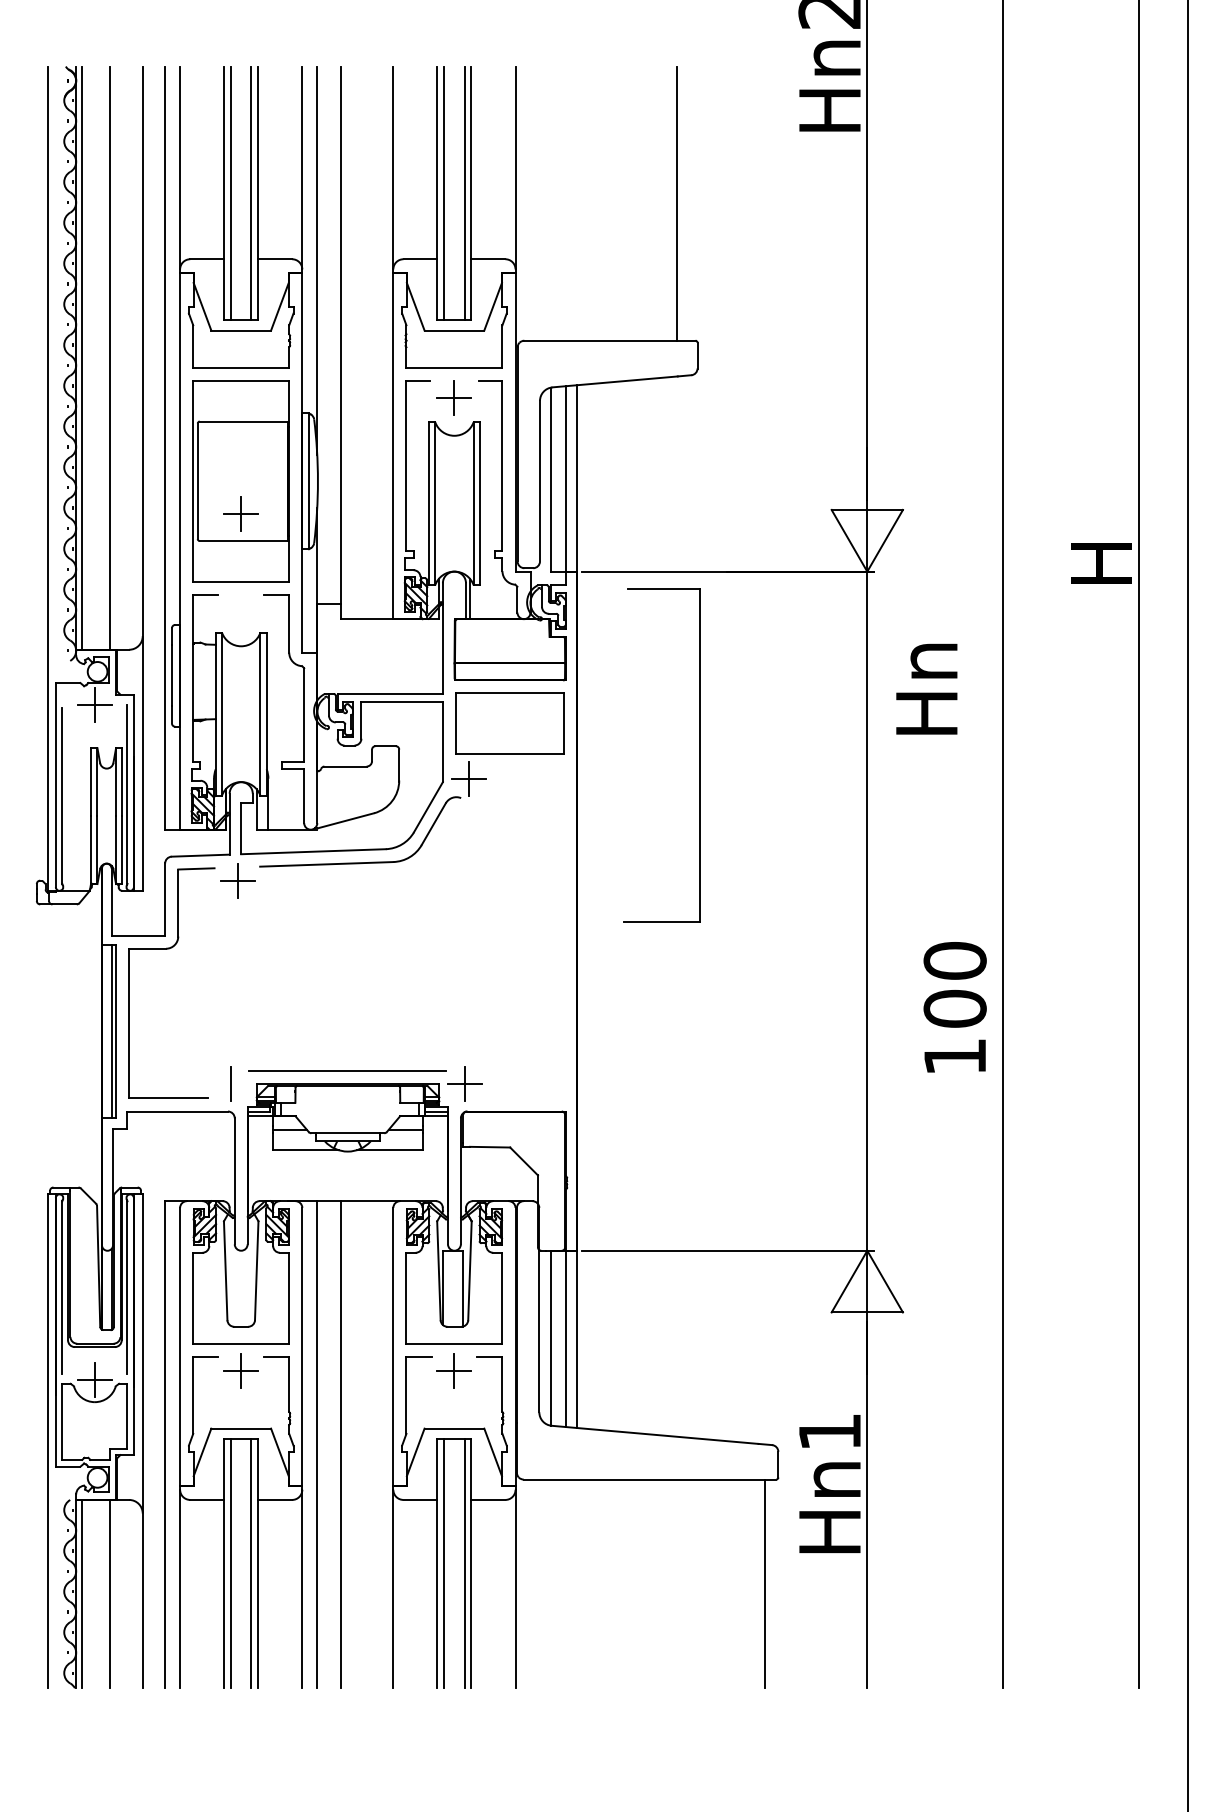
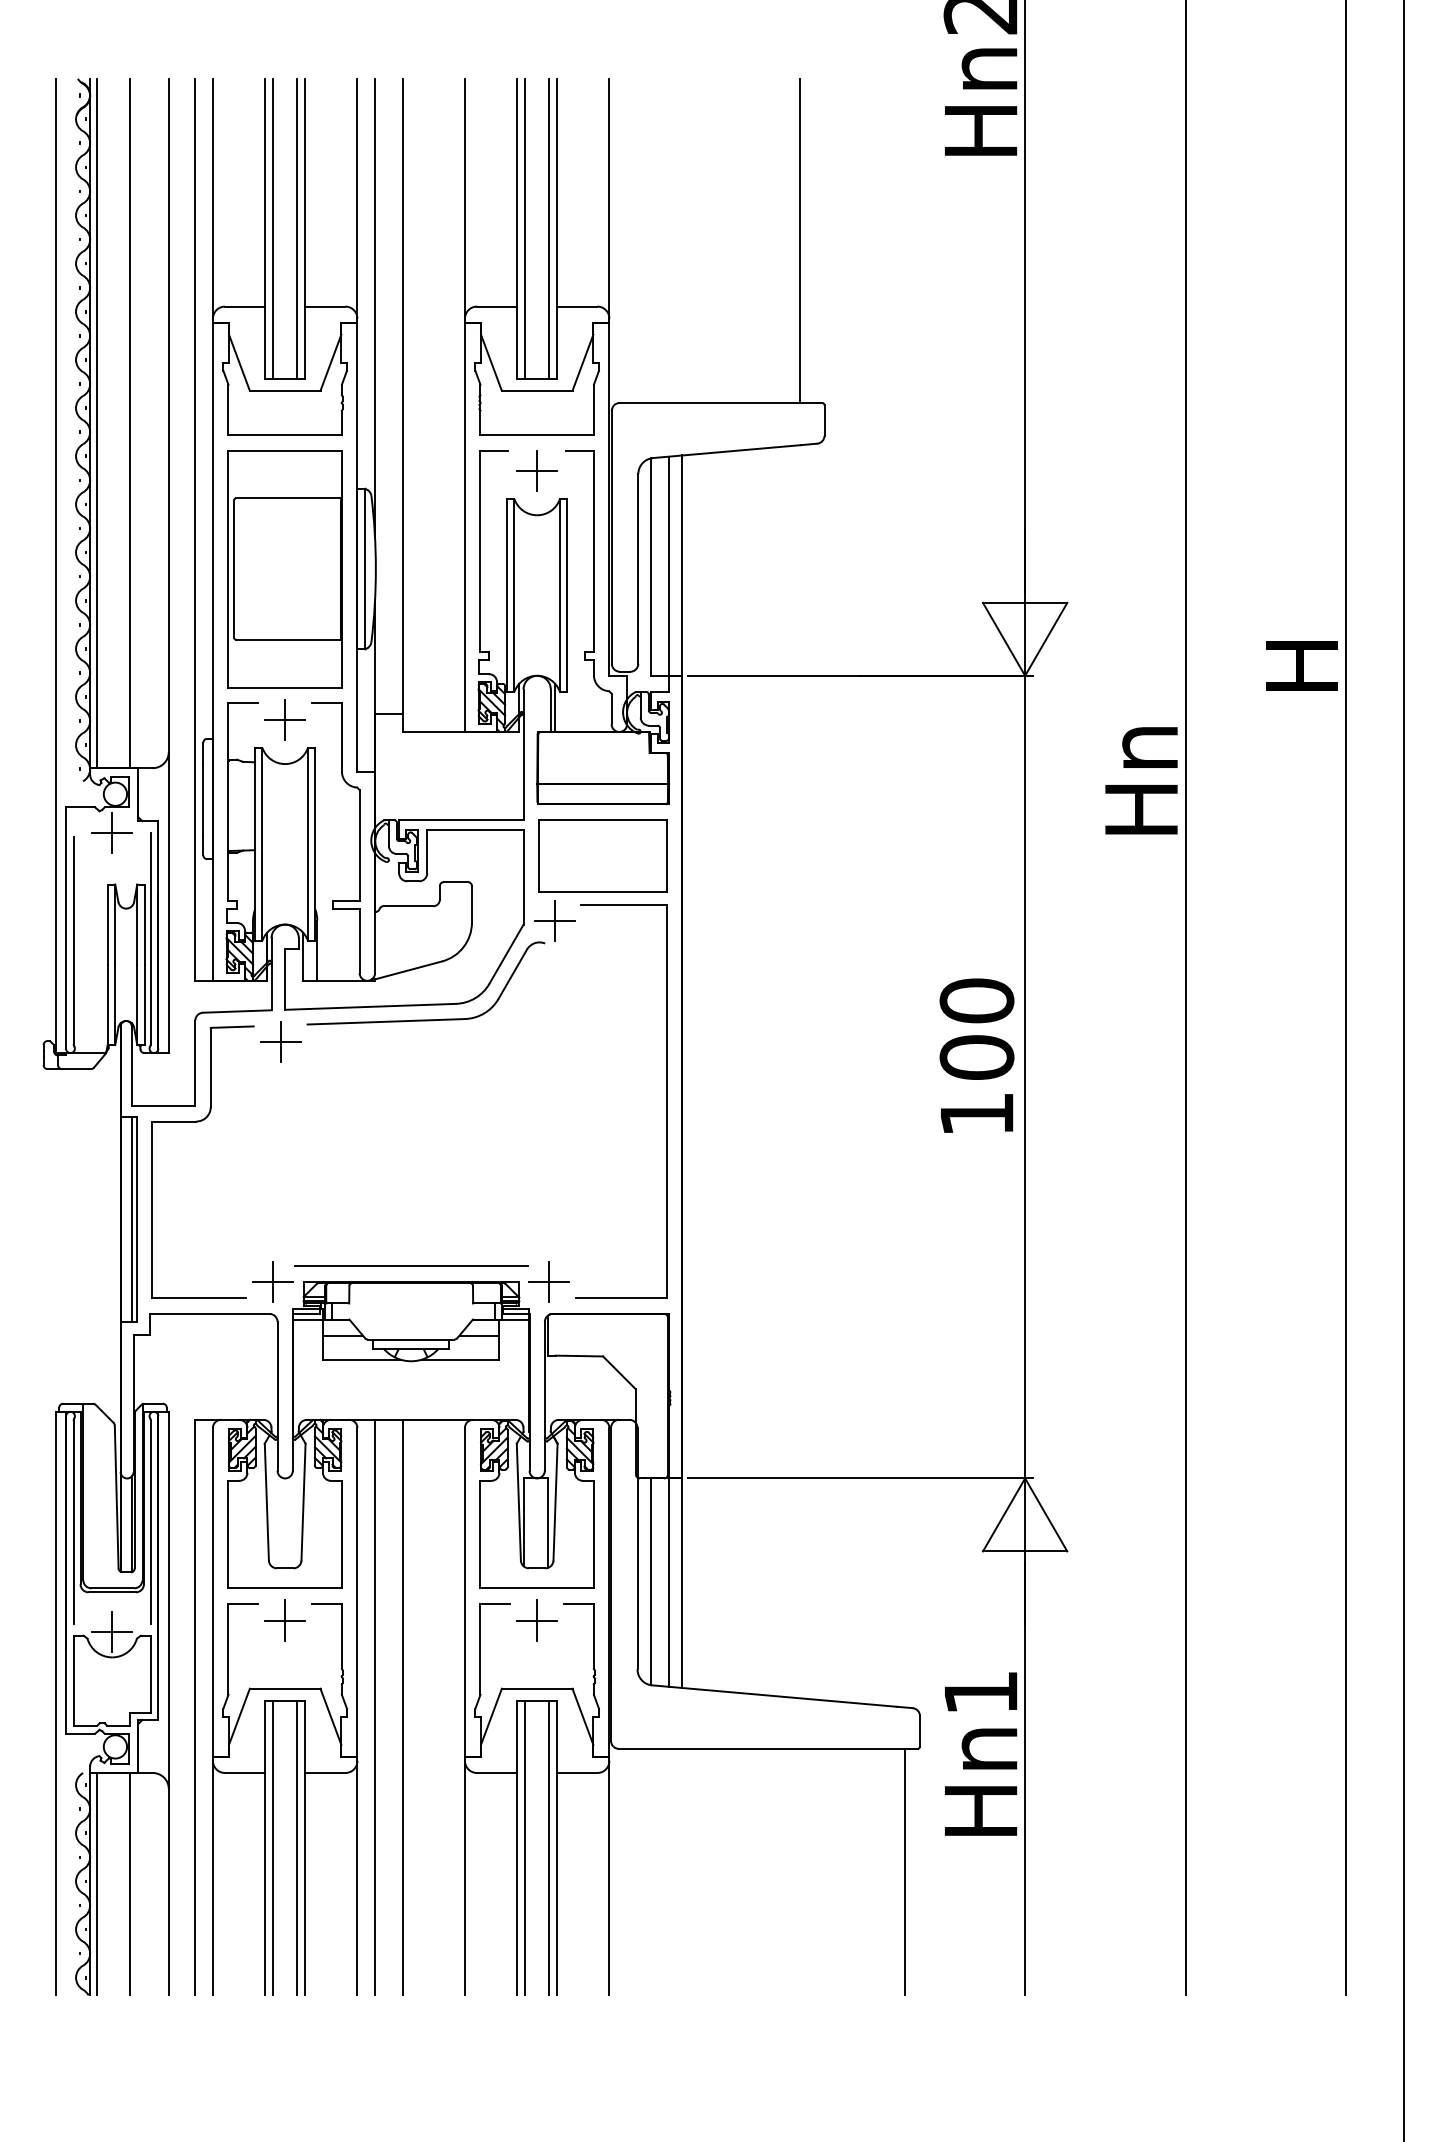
part: (240, 513) -> (284, 719), moved
text: (926, 688) -> (1141, 780), moved
part: (700, 755) -> (666, 1101), moved
text: (954, 1007) -> (976, 1055), moved
line: (231, 1084) -> (273, 1281), added

